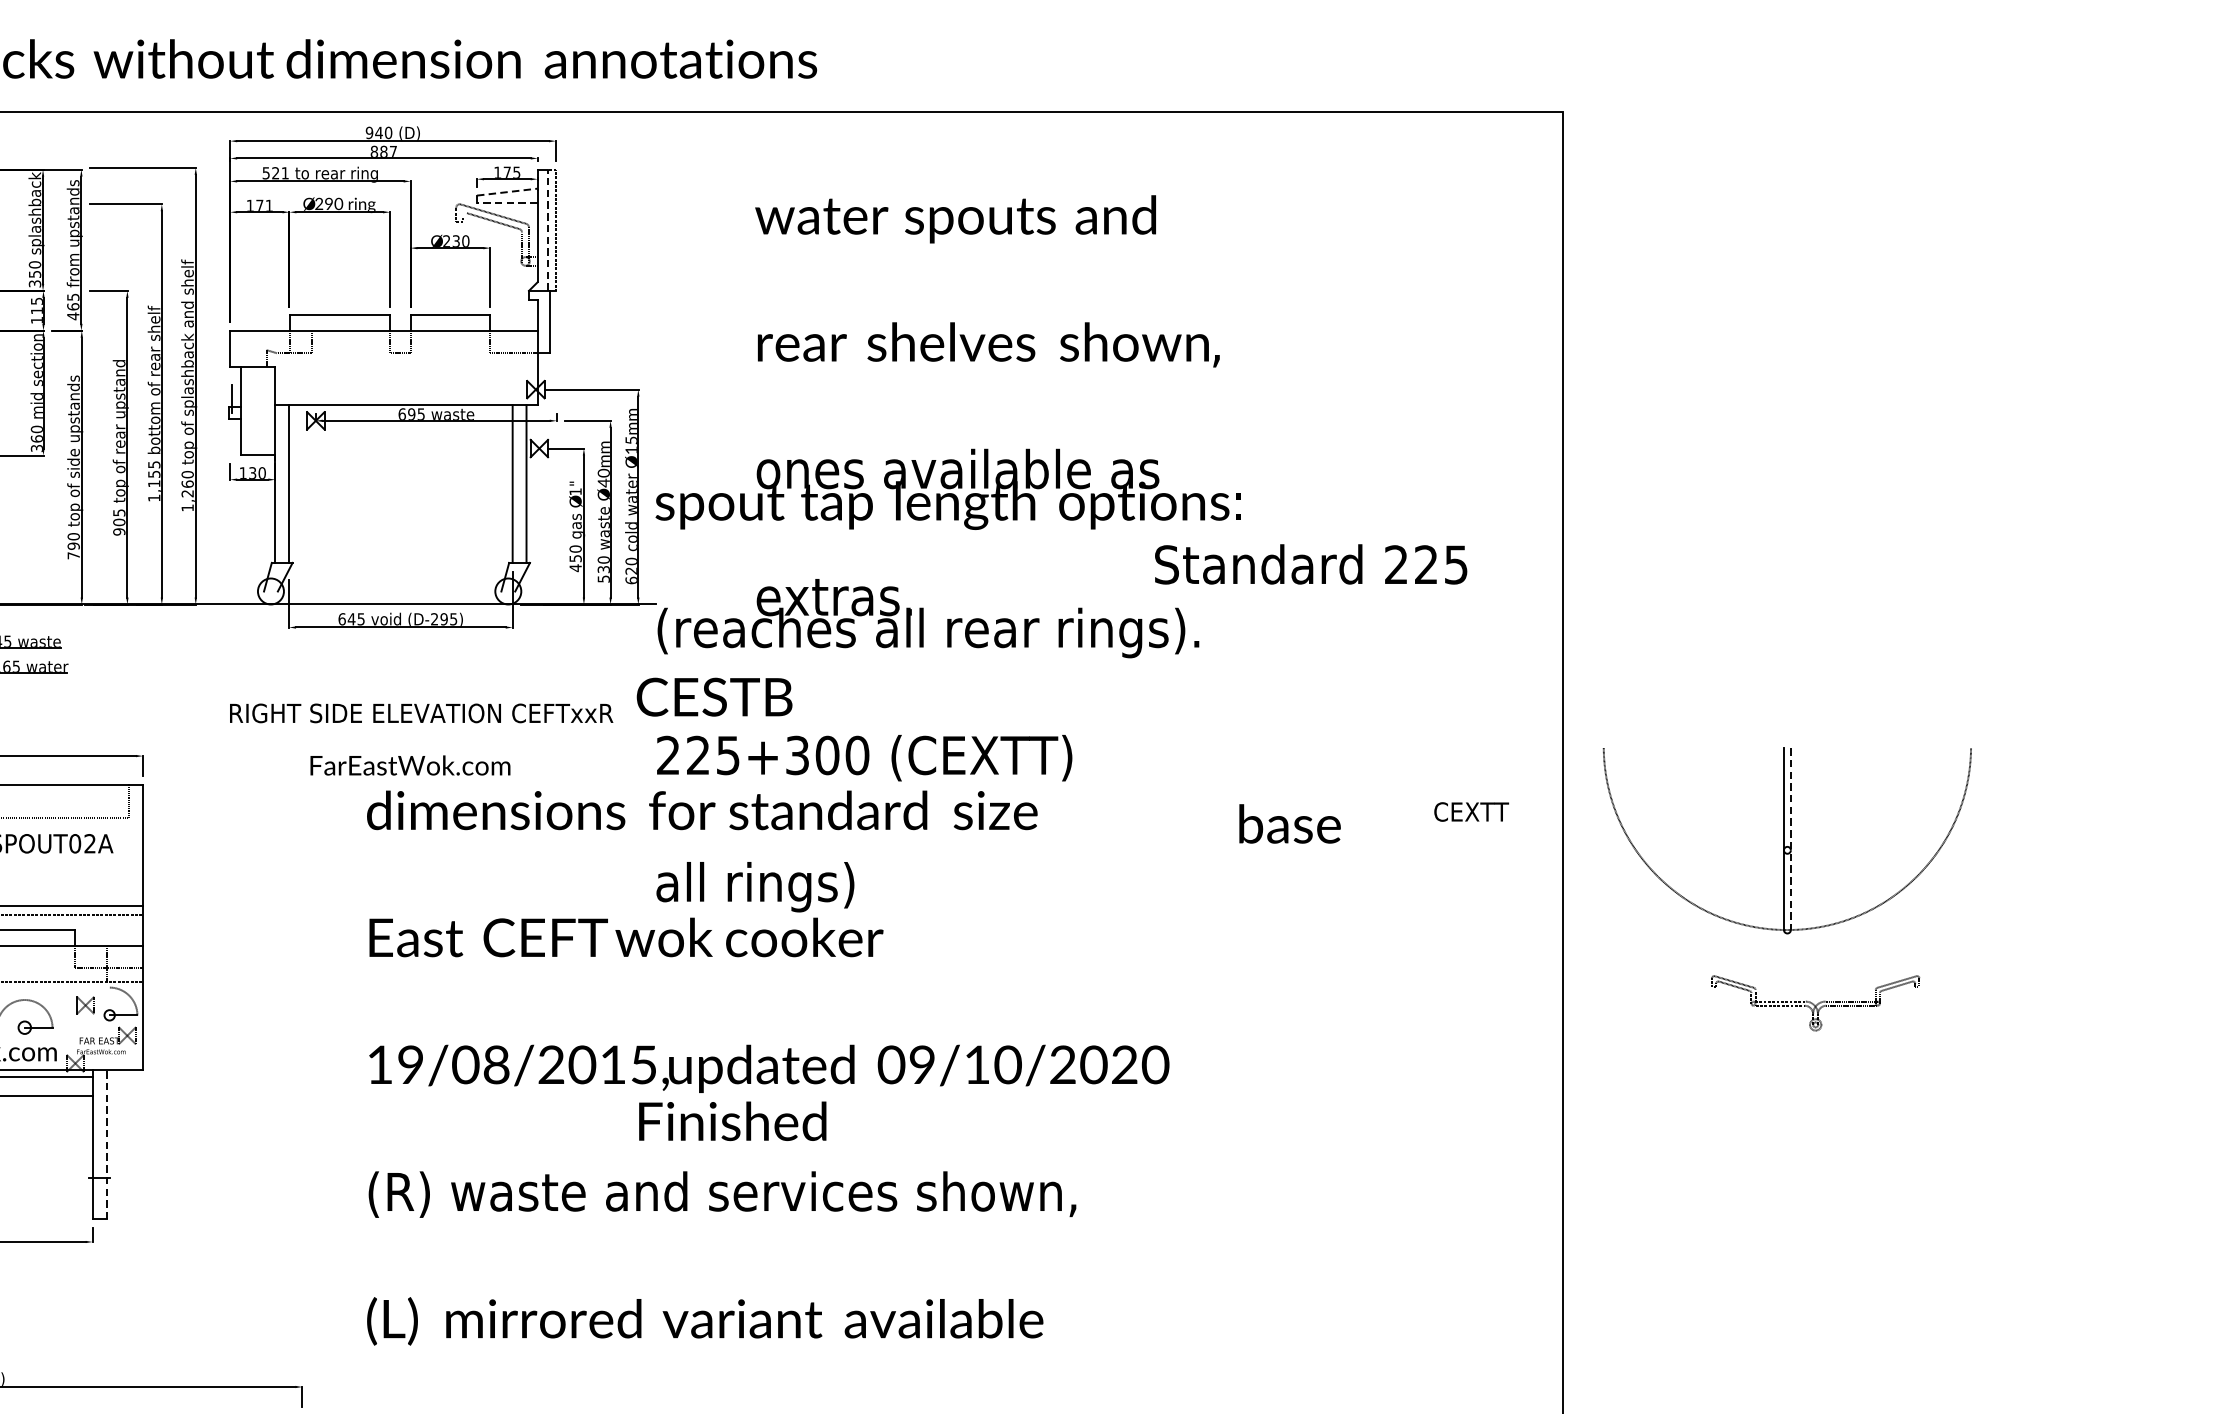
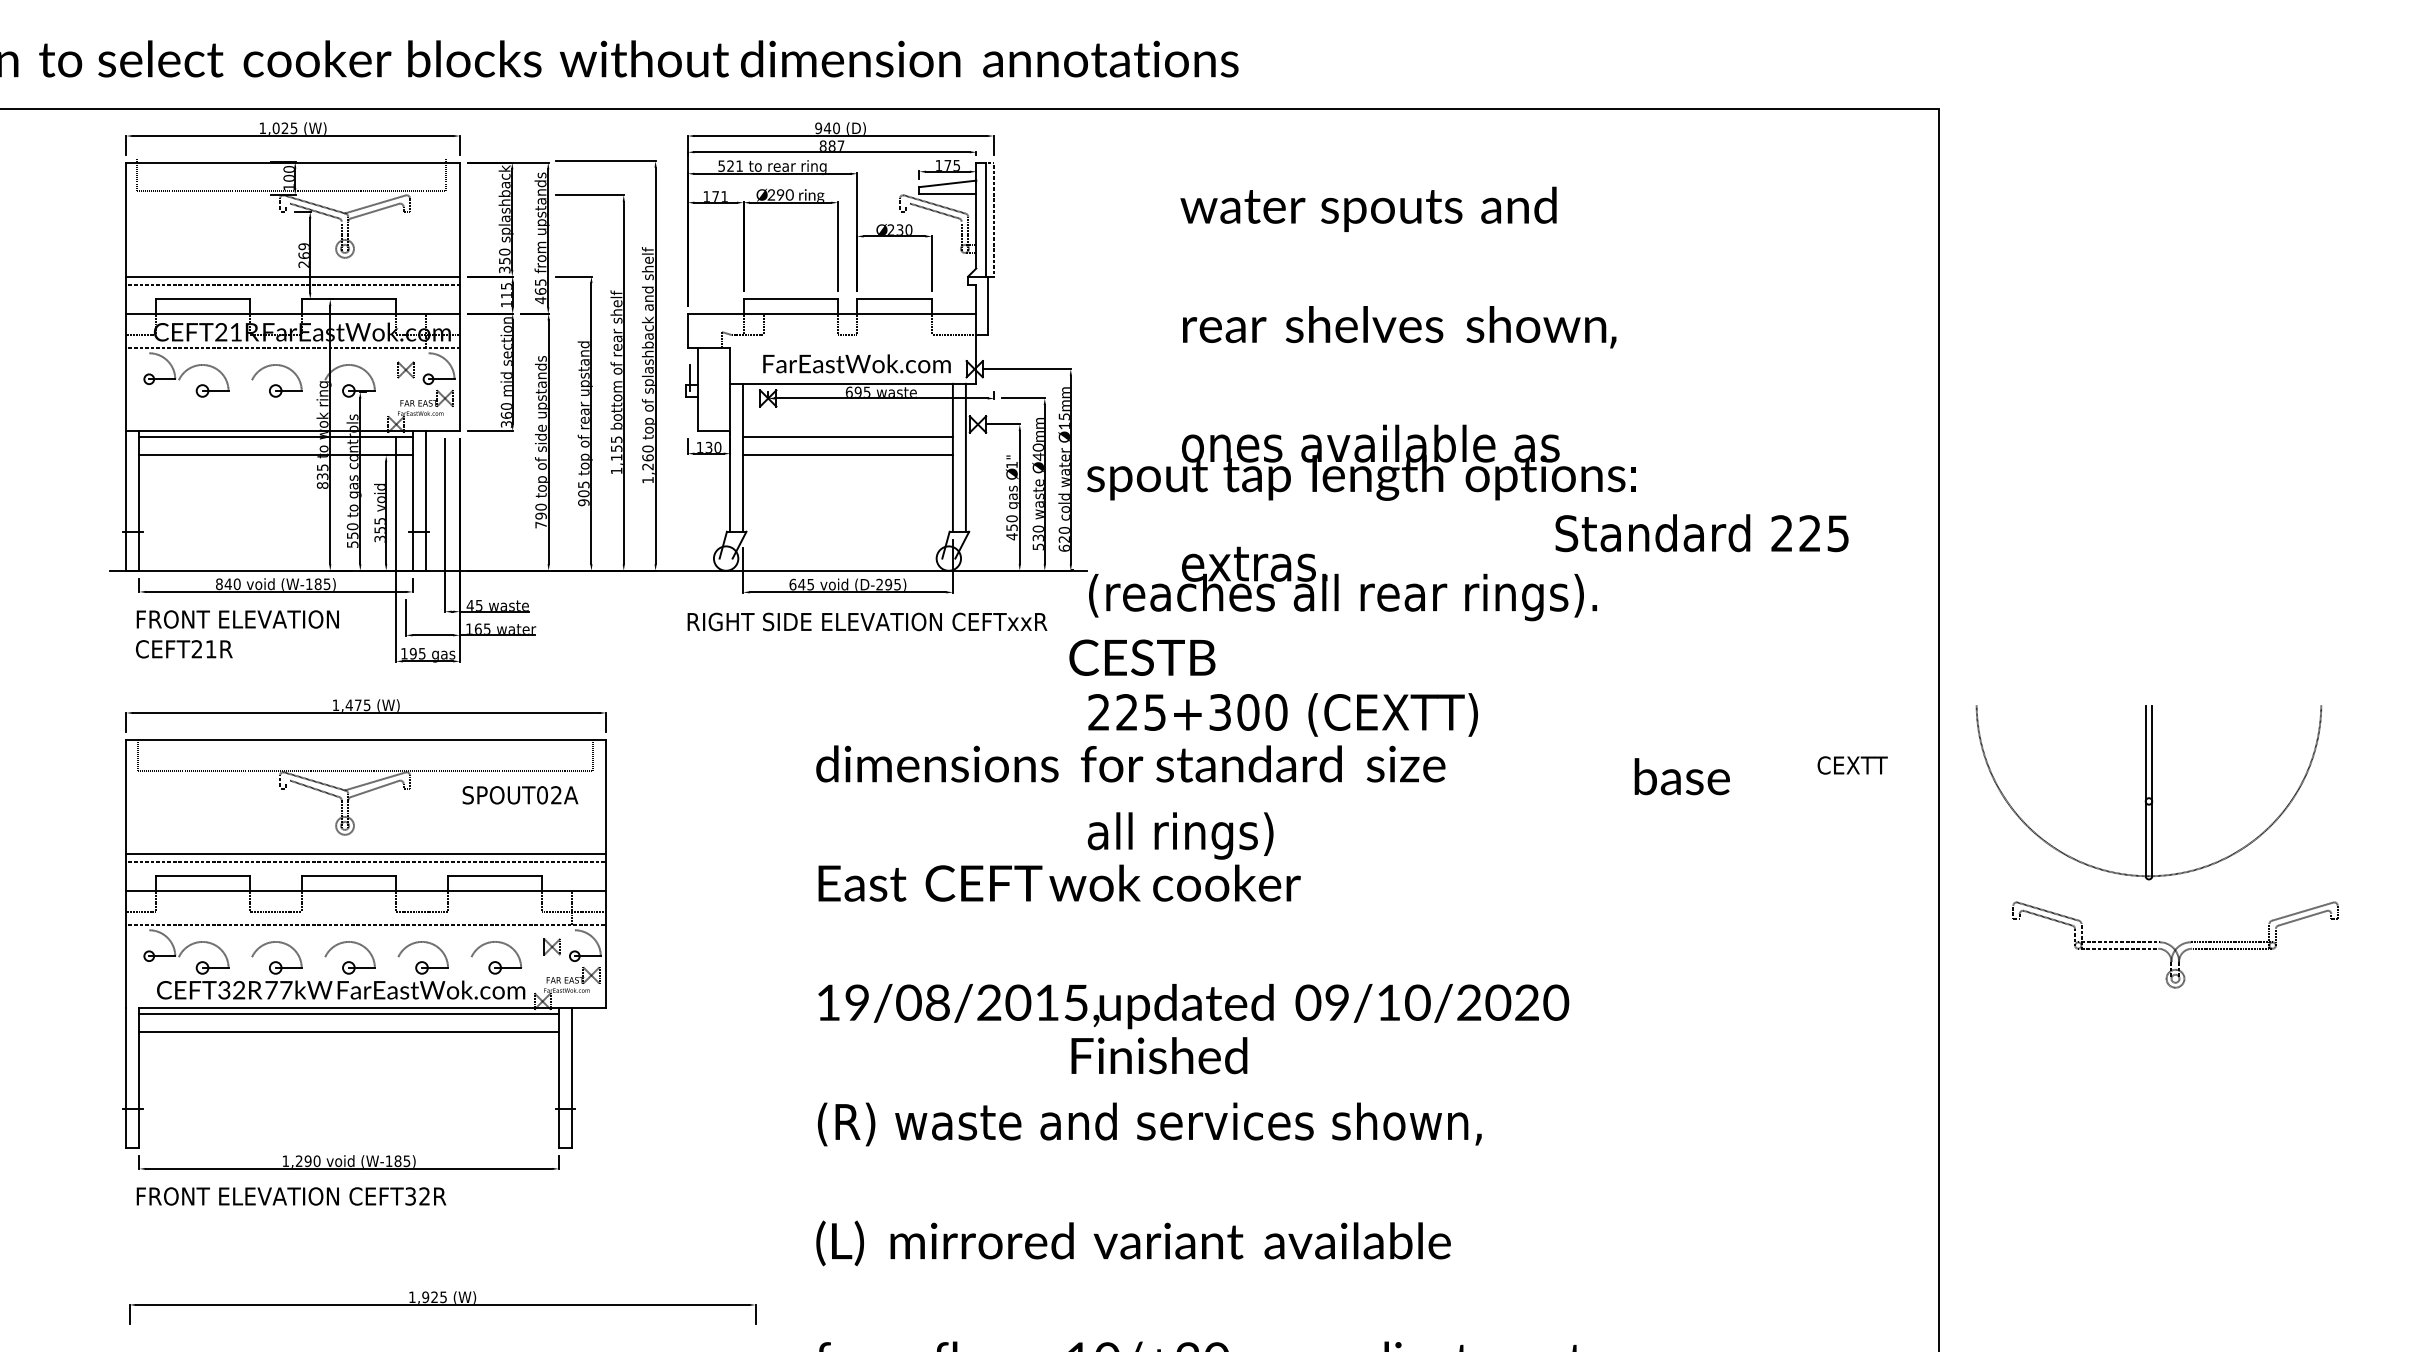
line: (506, 191) -> (947, 183), dashed -> solid
line: (506, 202) -> (947, 193), dashed -> solid
line: (548, 230) -> (986, 219), dashed -> solid
line: (400, 462) -> (847, 437), added
line: (400, 481) -> (847, 455), added
text: (421, 712) -> (867, 621), moved
text: (409, 765) -> (856, 363), moved
line: (1791, 839) -> (2152, 791), dashed -> solid
part: (1815, 1002) -> (2175, 944), size x1.67
line: (106, 1144) -> (571, 1077), dashed -> solid

